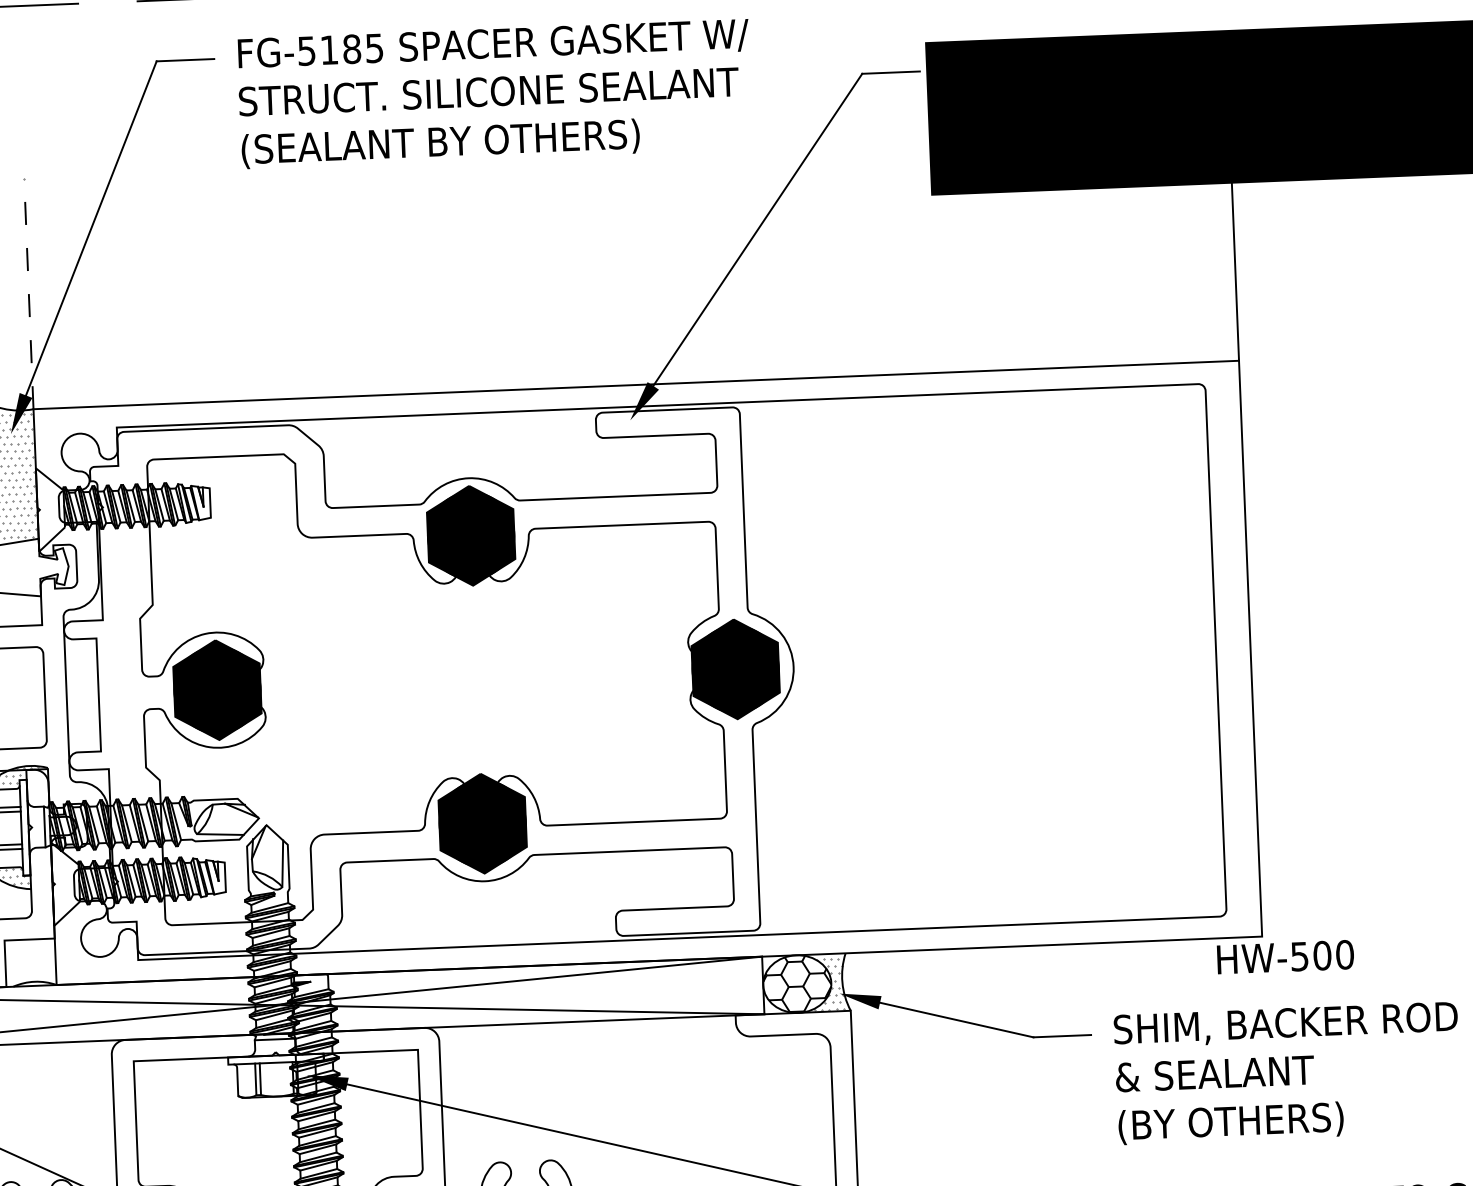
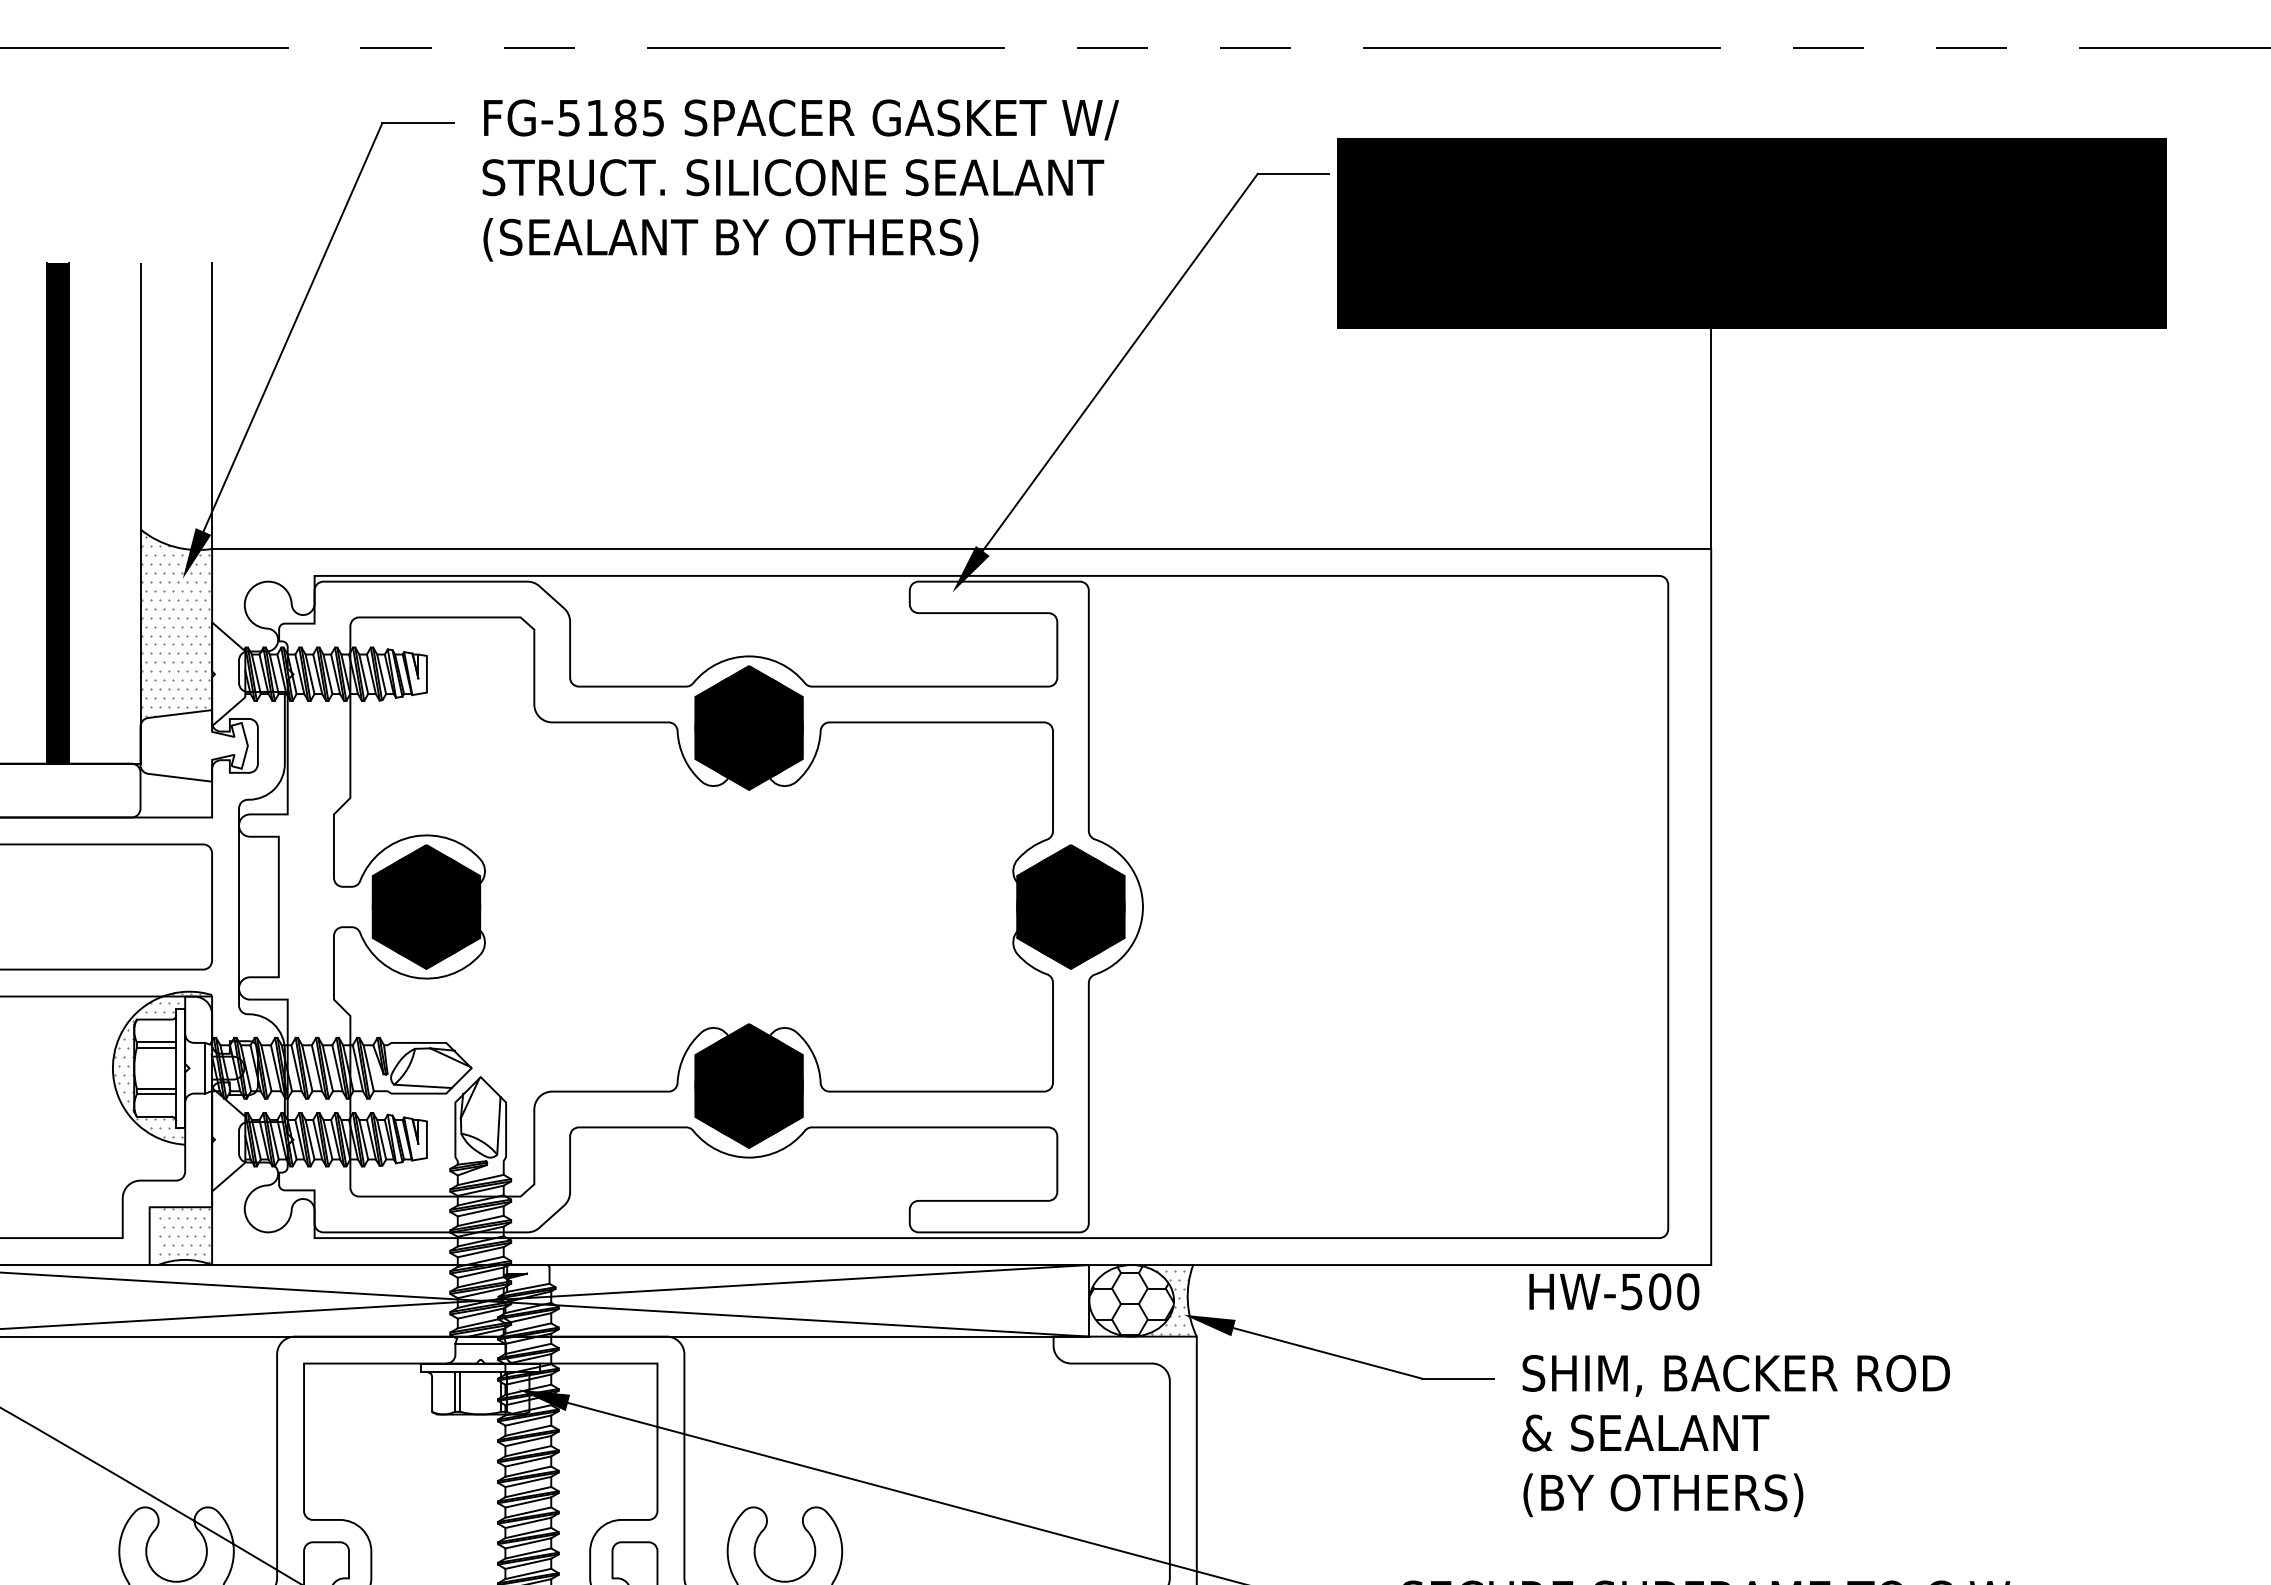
line: (29, 293) -> (212, 405), dashed -> solid
text: (1285, 956) -> (1614, 1291), moved
hatch: (32, 962) -> (183, 1235), added

